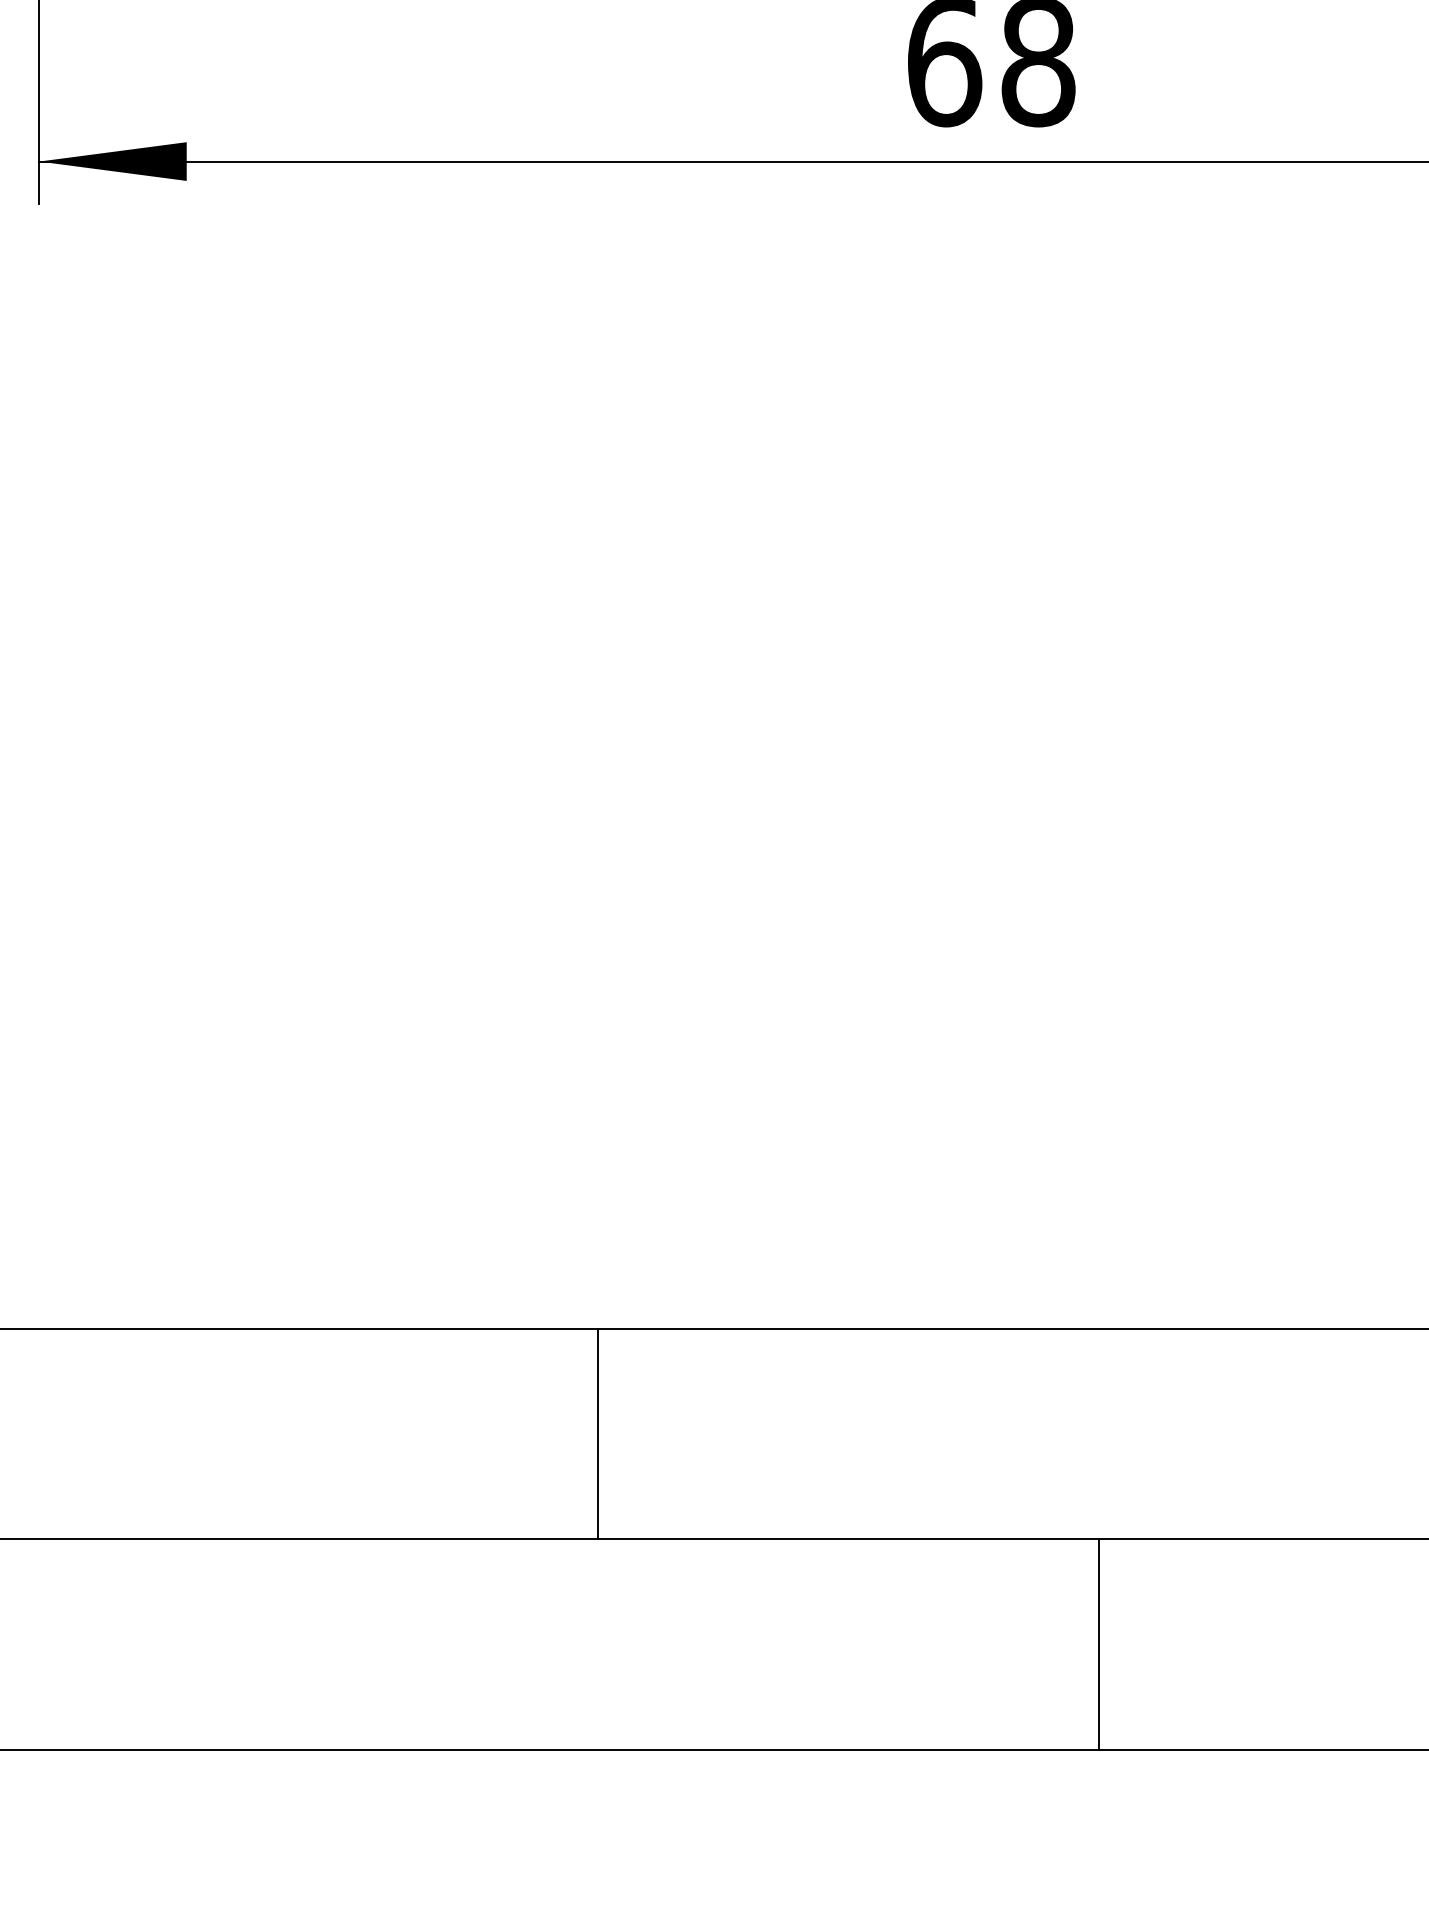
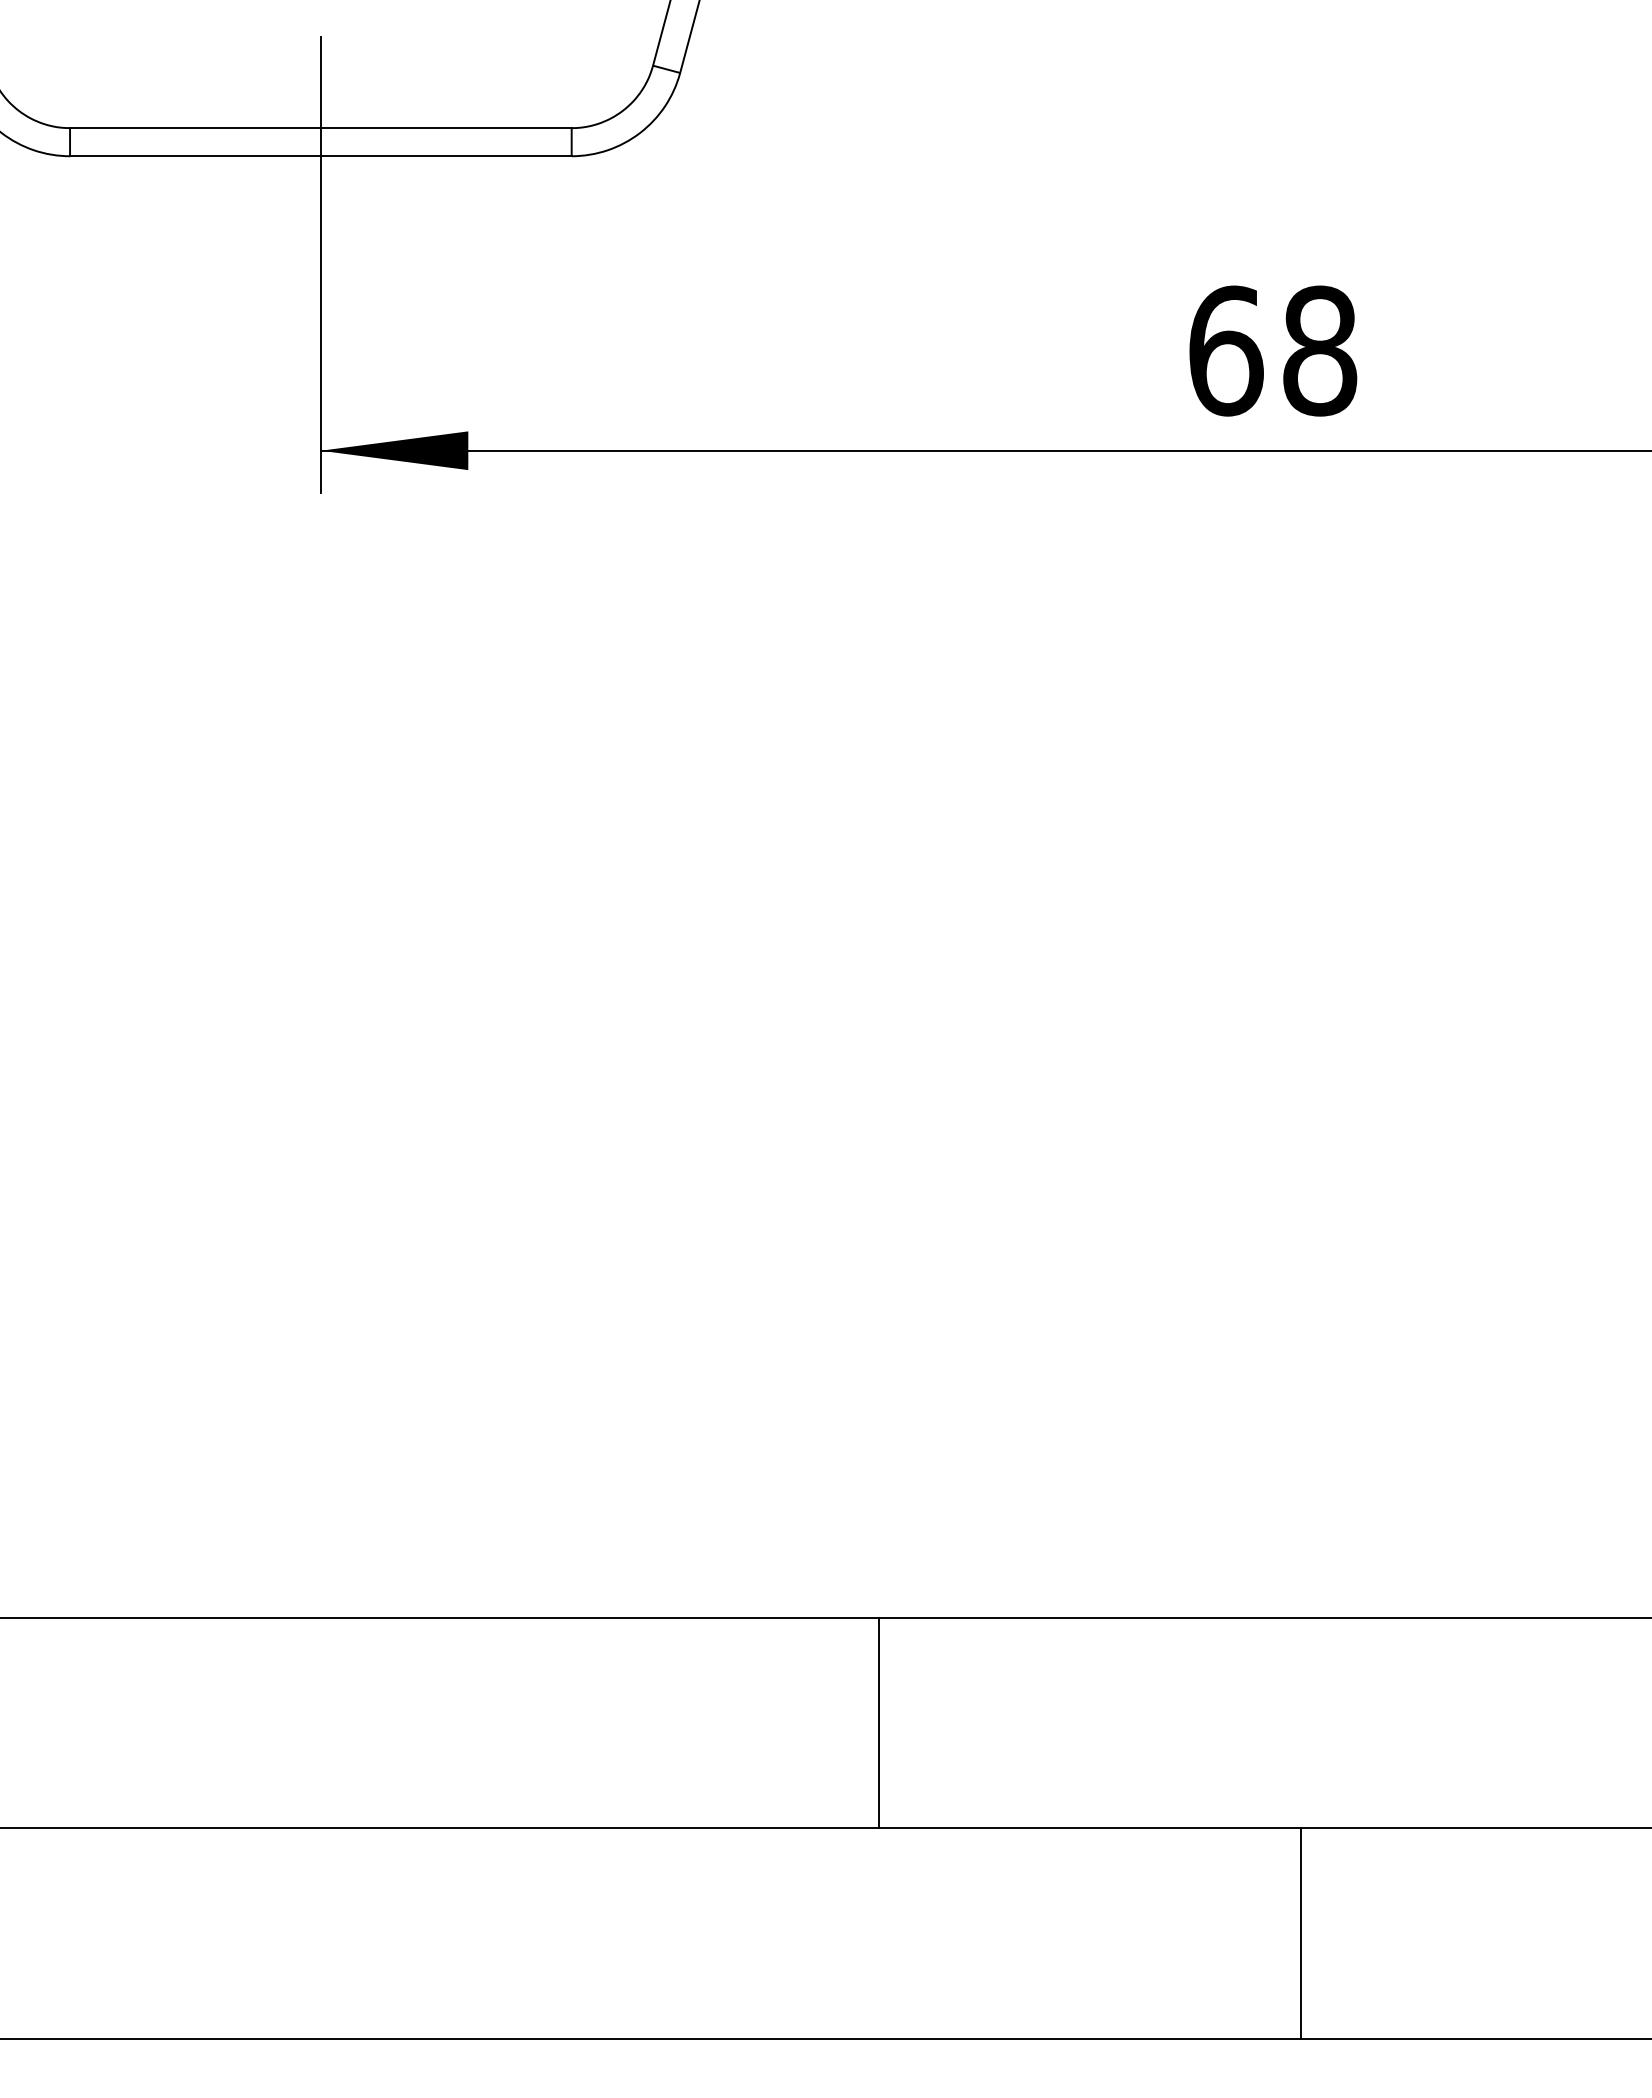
line: (1098, 1644) -> (1300, 1933), moved

